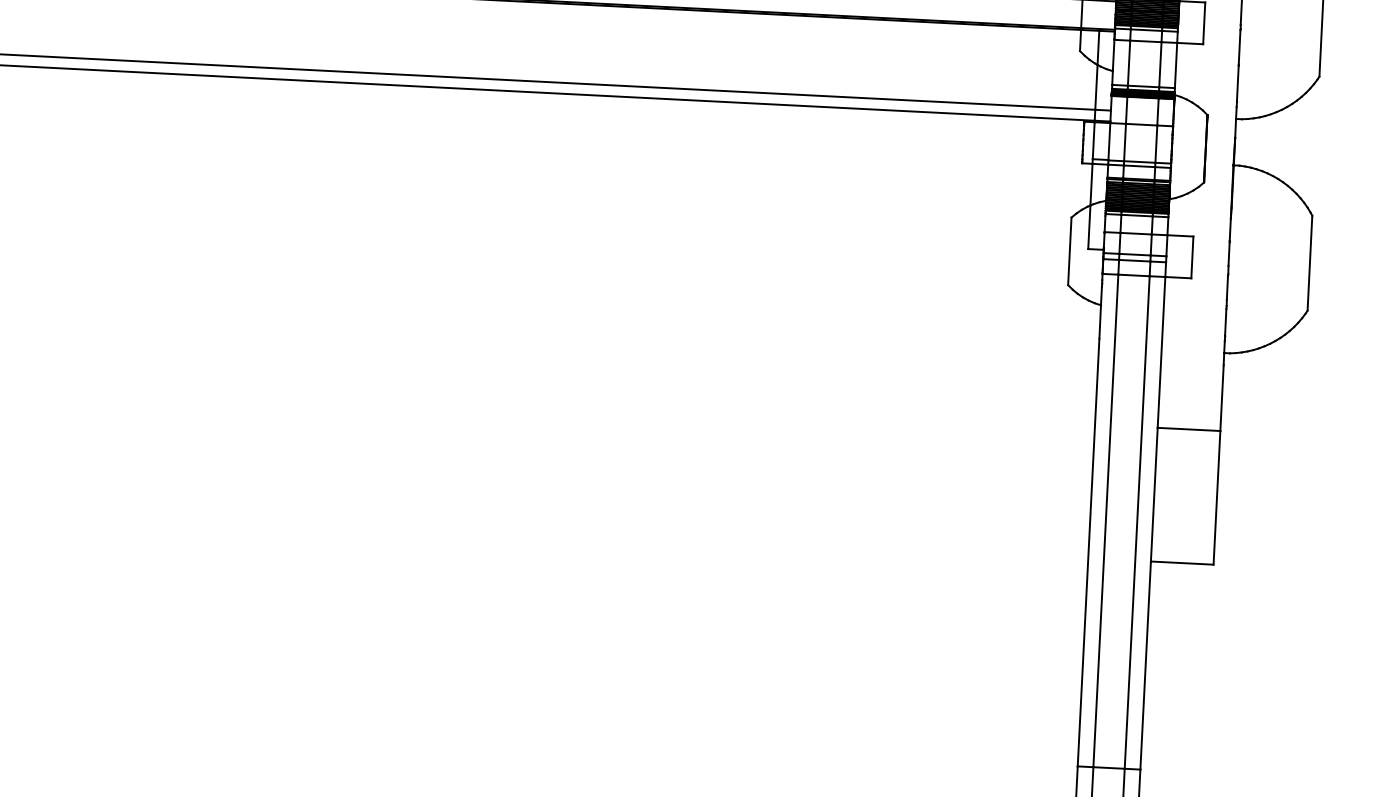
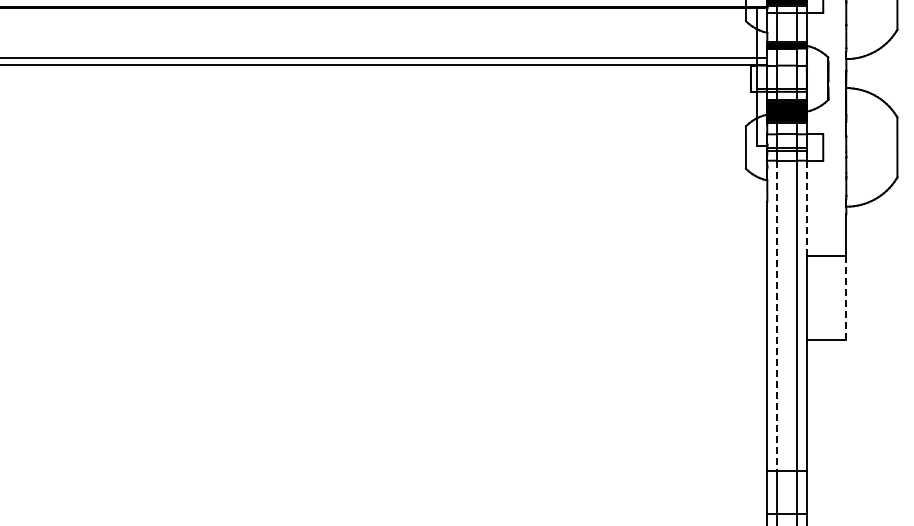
line: (1160, 352) -> (806, 208), solid -> dashed
line: (1217, 498) -> (846, 298), solid -> dashed
line: (1106, 521) -> (777, 316), solid -> dashed

